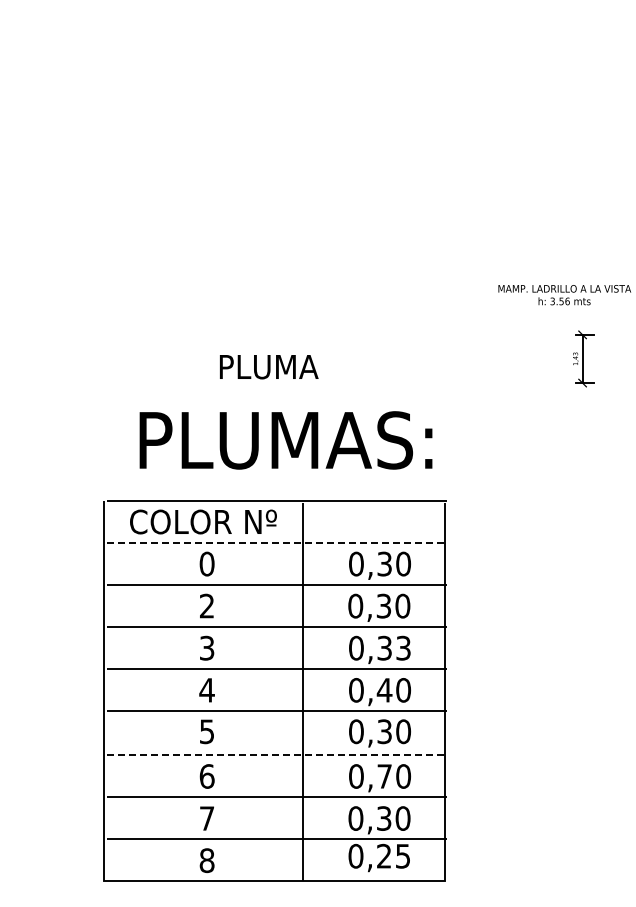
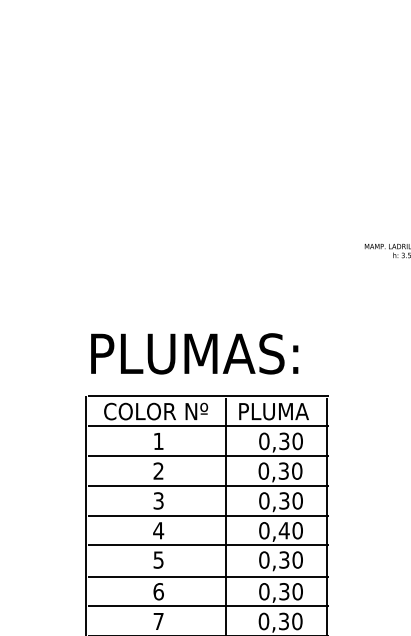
text: (269, 367) -> (274, 411), moved
text: (285, 440) -> (194, 353), moved
line: (277, 542) -> (208, 426), dashed -> solid
text: (206, 563) -> (158, 440), 0 -> 1
text: (403, 647) -> (297, 500), 0,33 -> 0,30
line: (277, 755) -> (208, 576), dashed -> solid
text: (384, 776) -> (284, 591), 0,70 -> 0,30

